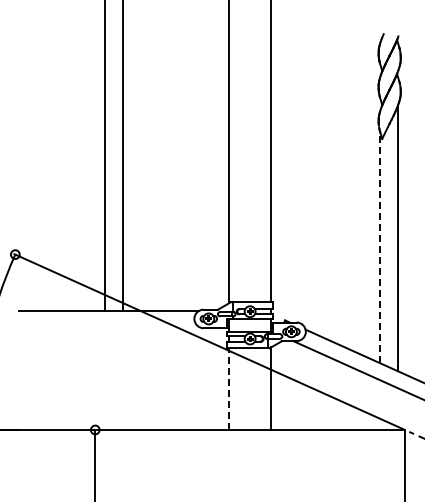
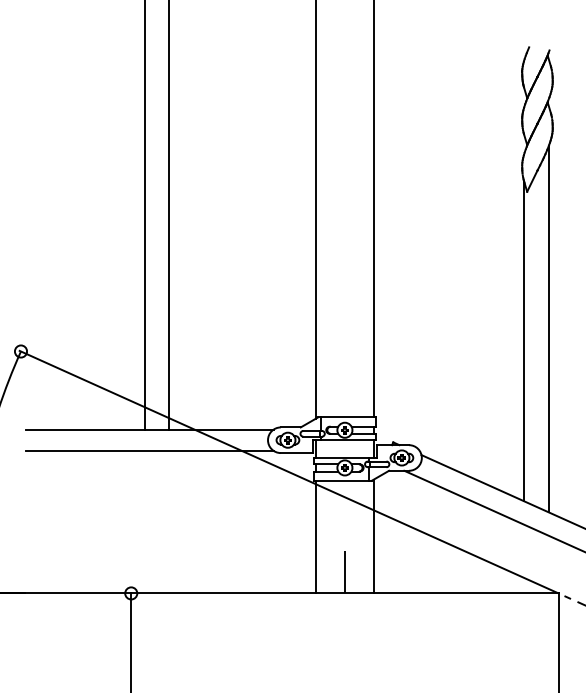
line: (380, 247) -> (524, 341), dashed -> solid
line: (108, 326) -> (149, 450), added
line: (229, 389) -> (316, 537), dashed -> solid
line: (250, 414) -> (345, 572), added

